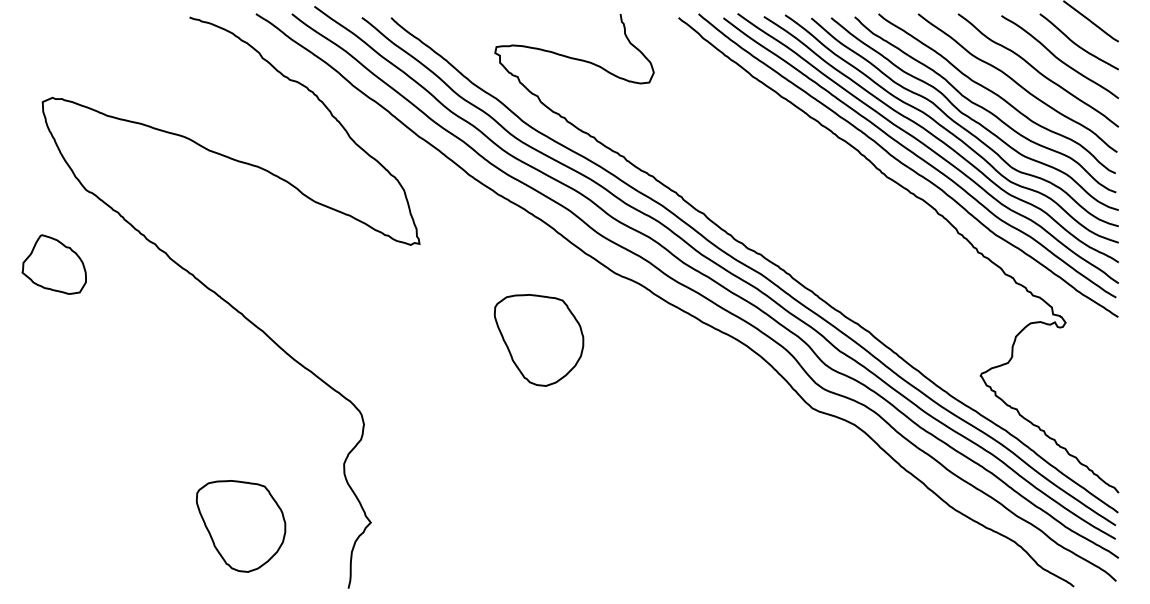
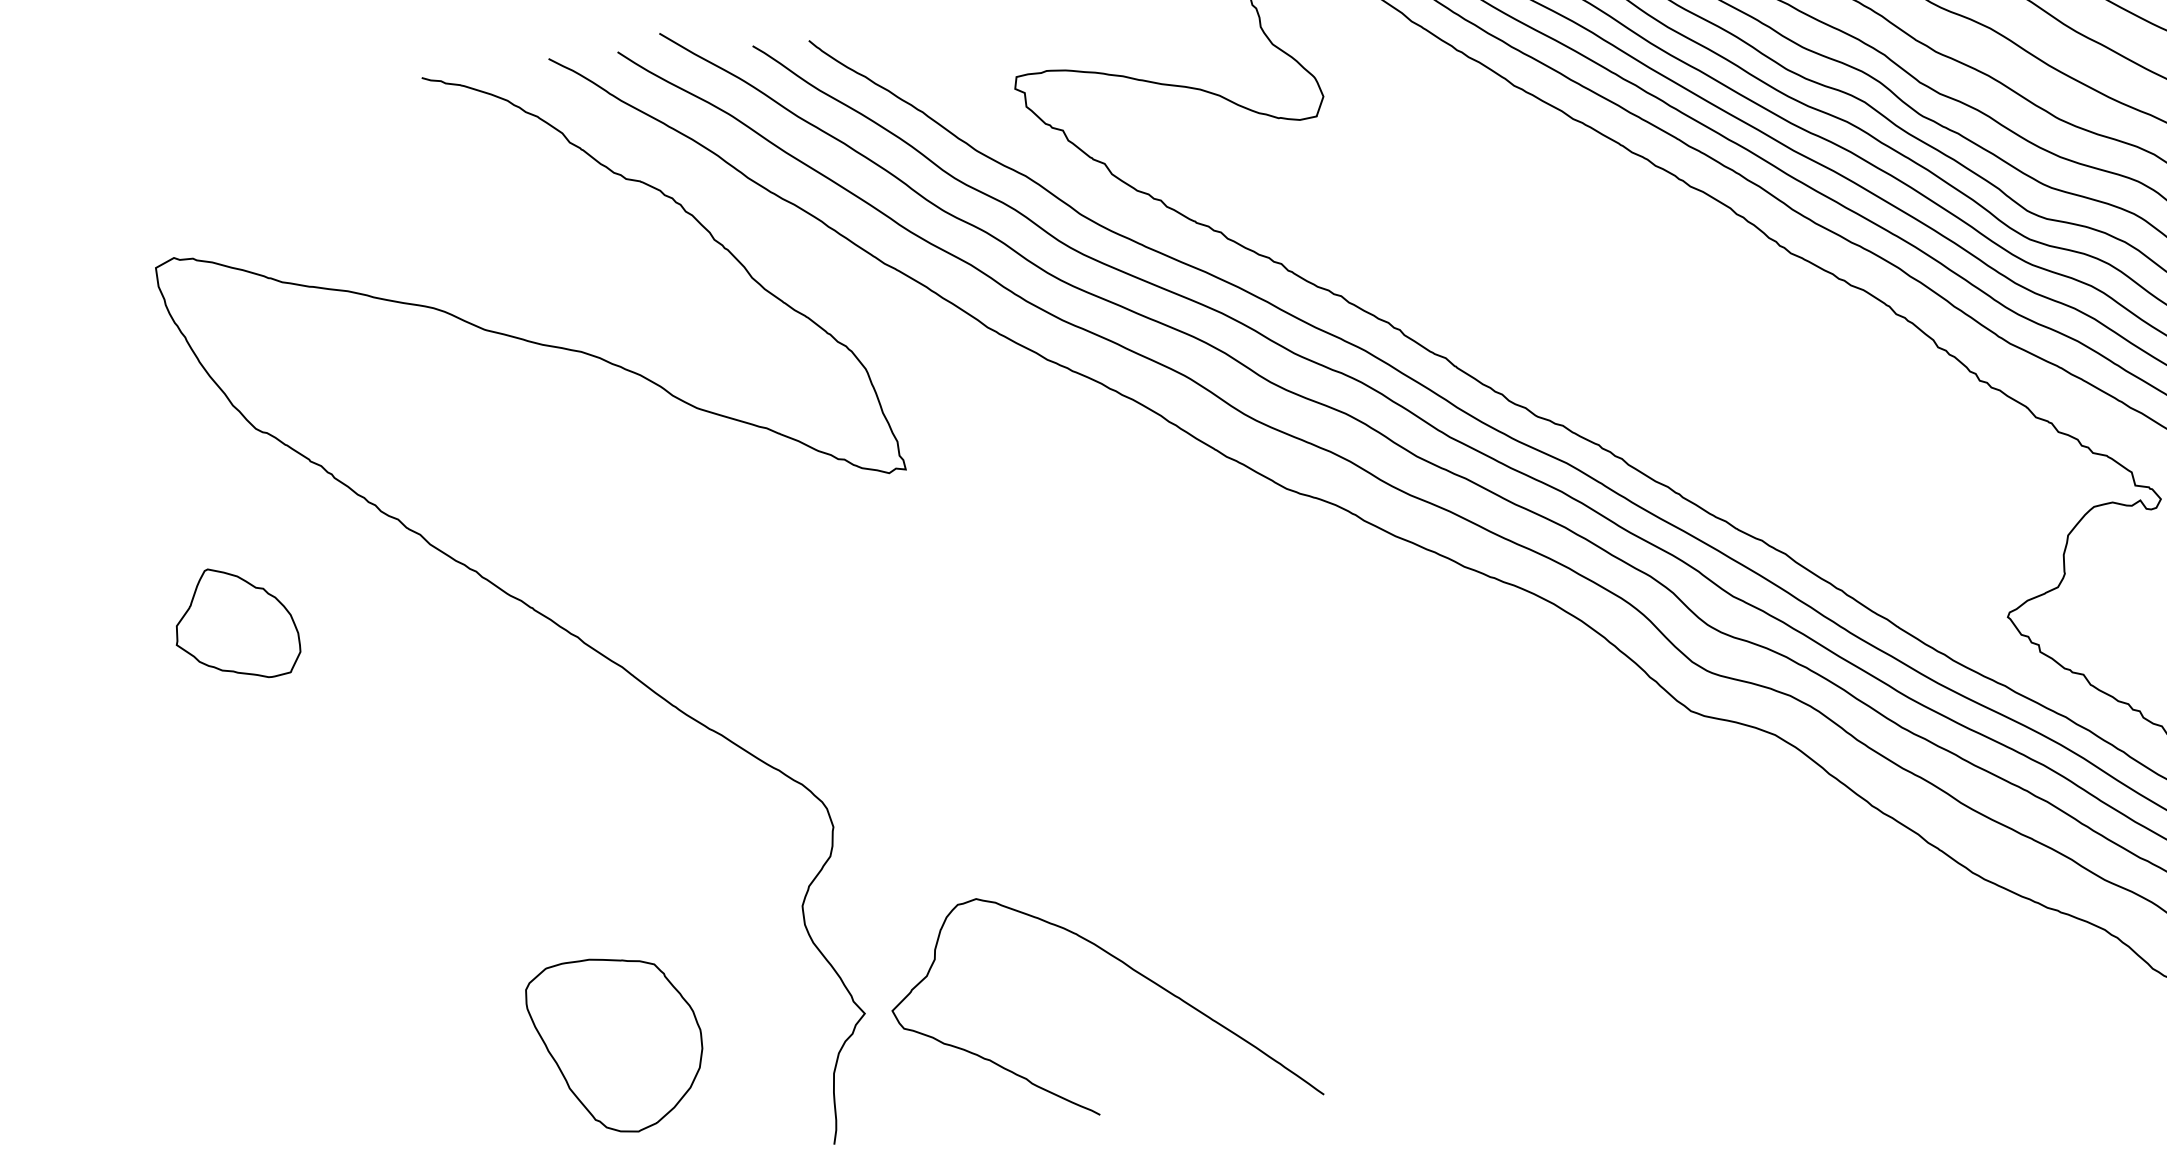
part: (53, 264) -> (234, 623), moved
part: (538, 340) -> (1152, 632), removed
curve: (508, 512) -> (1127, 968), added

